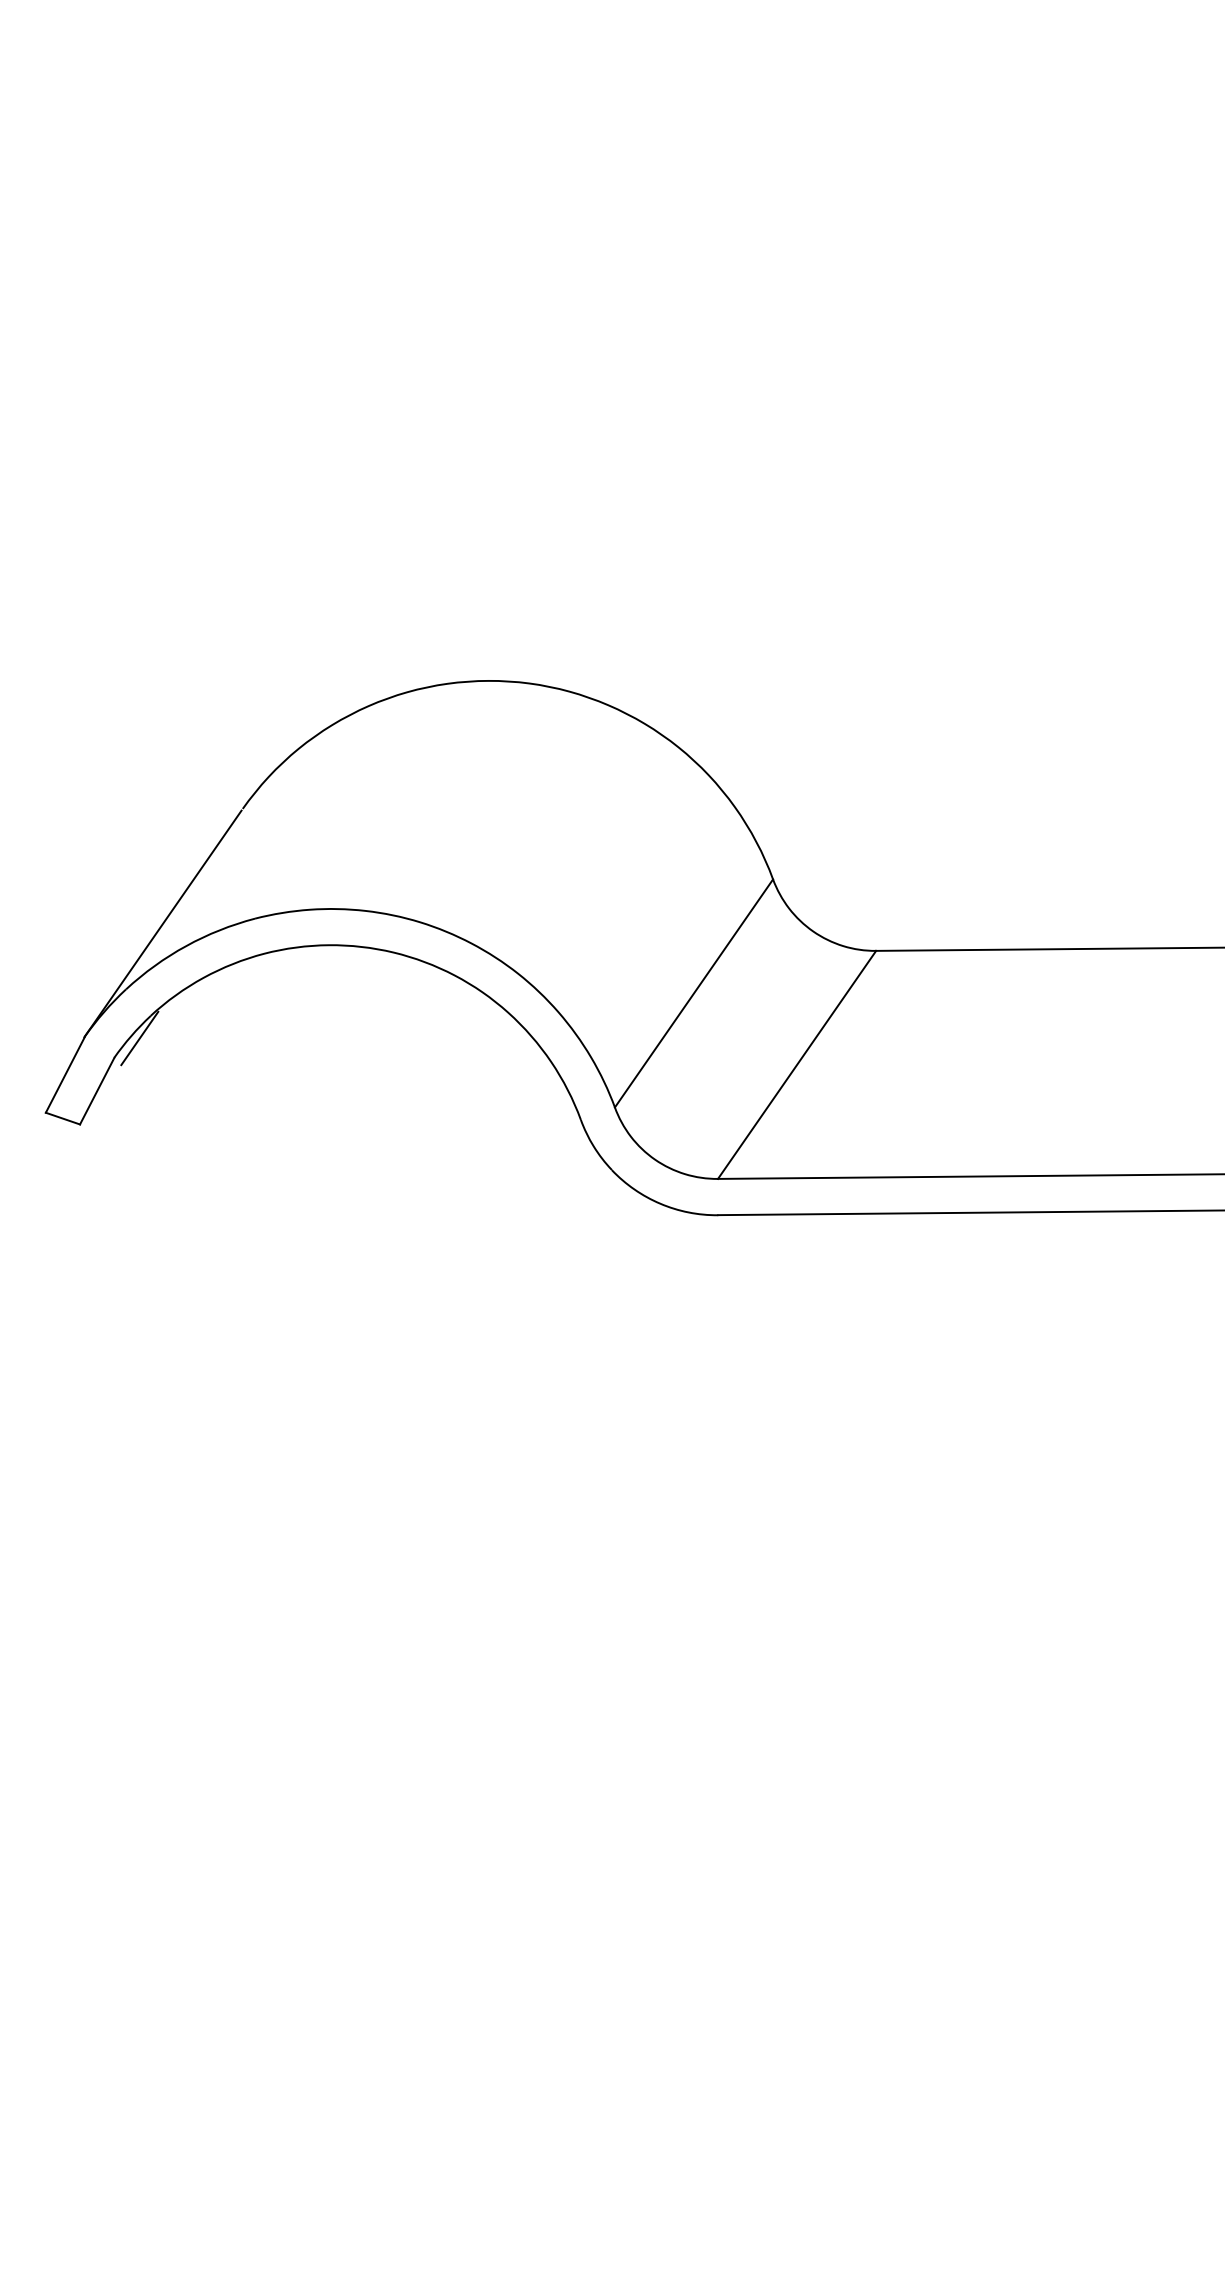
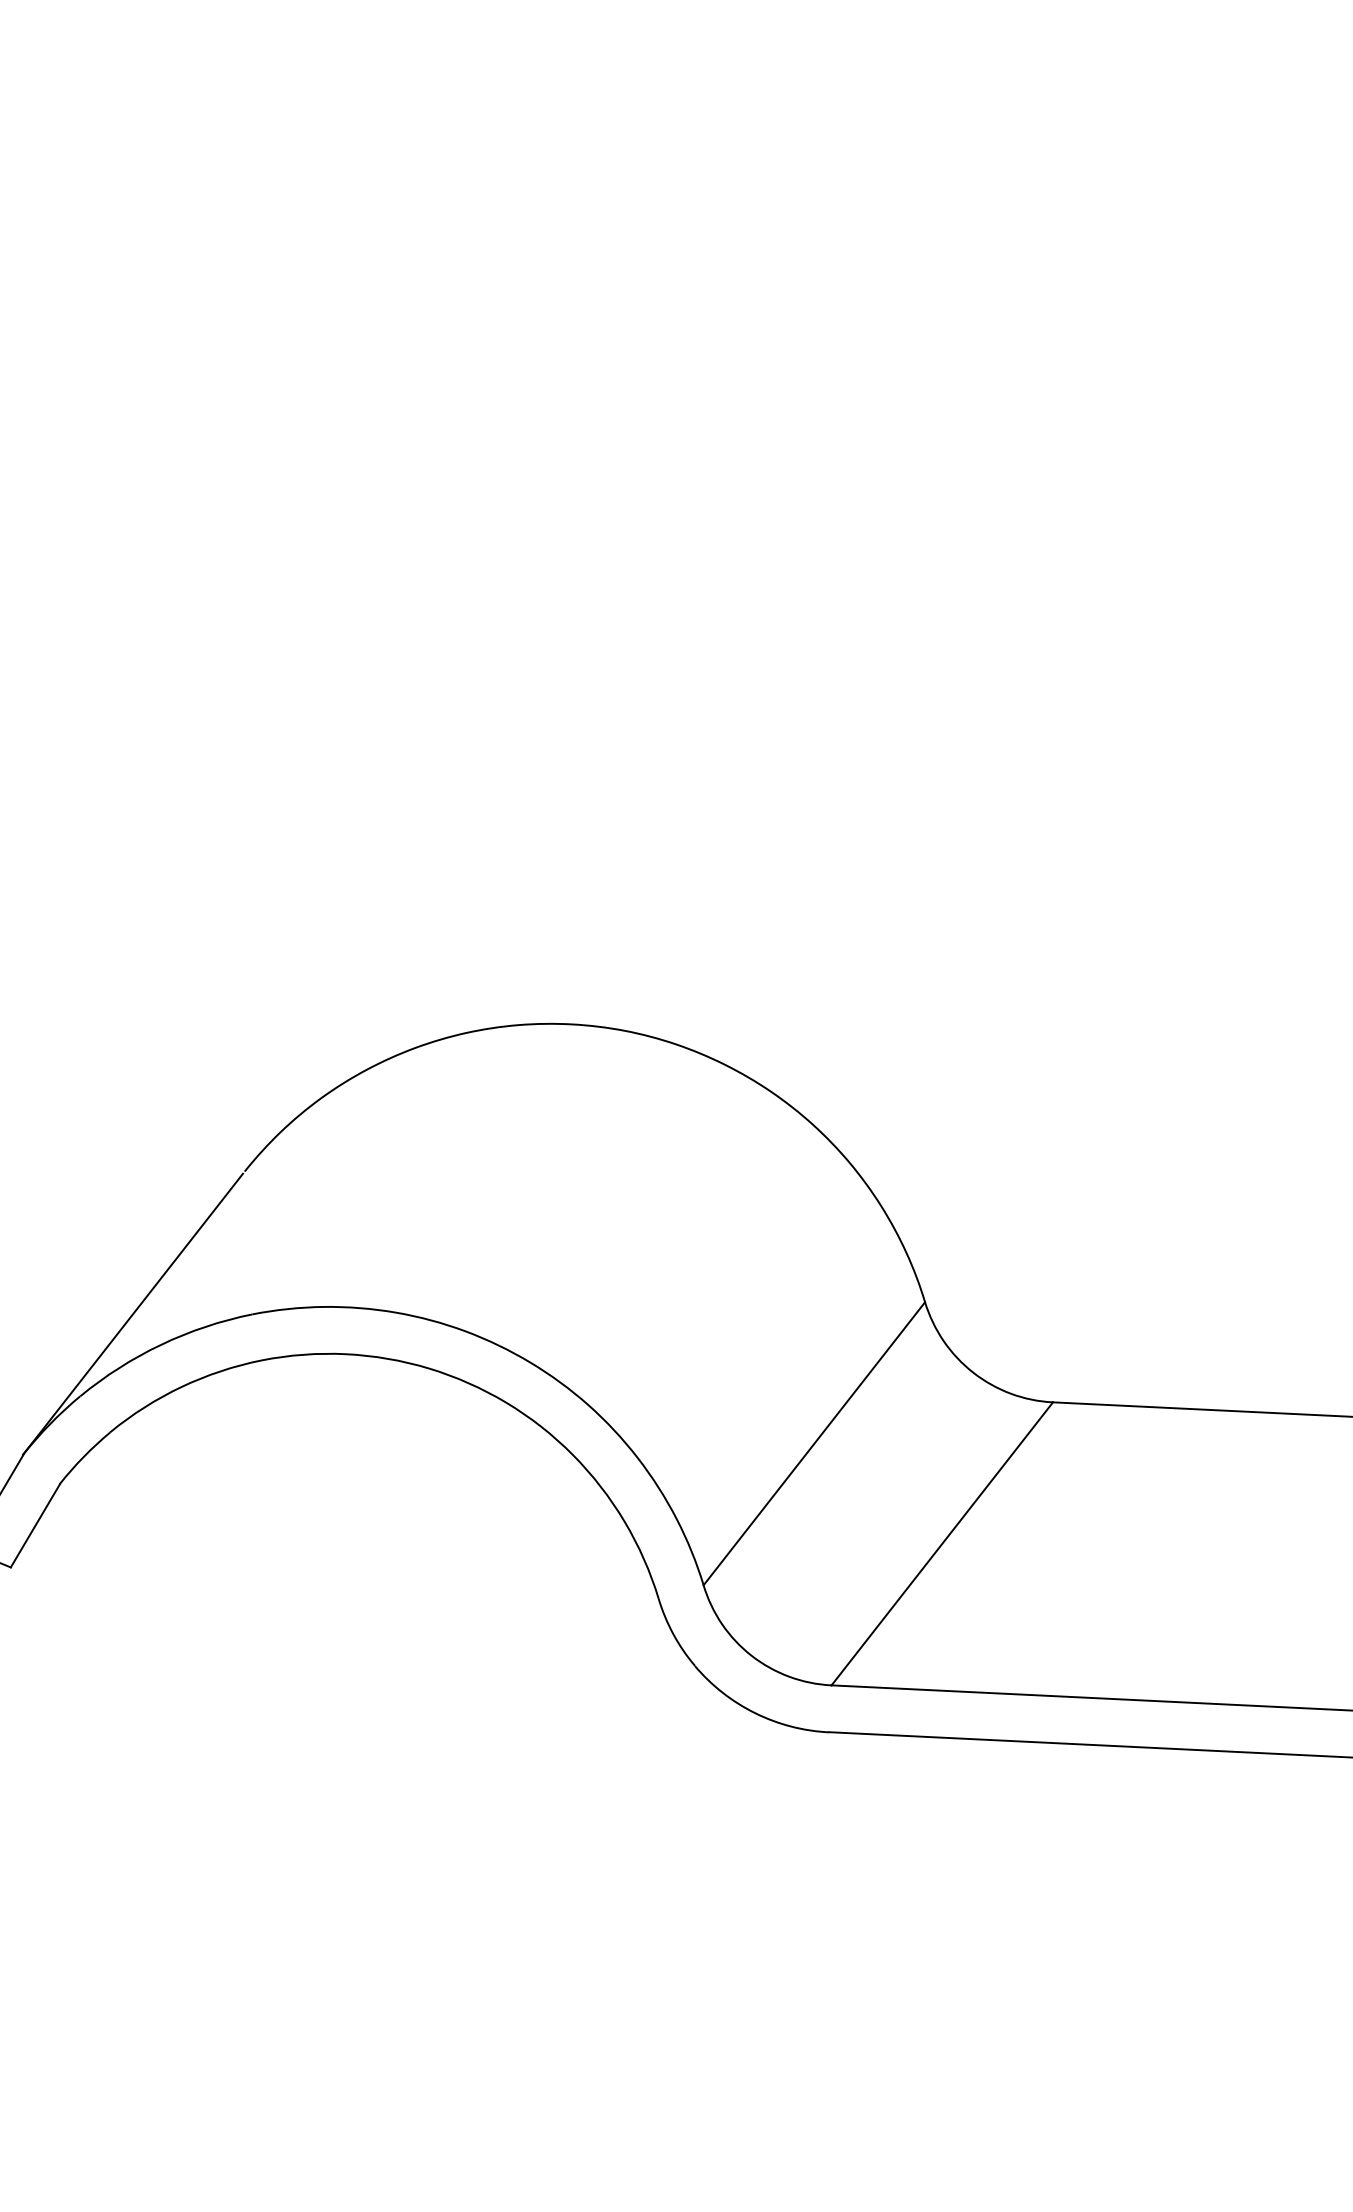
line: (139, 1038) -> (94, 1460), removed

